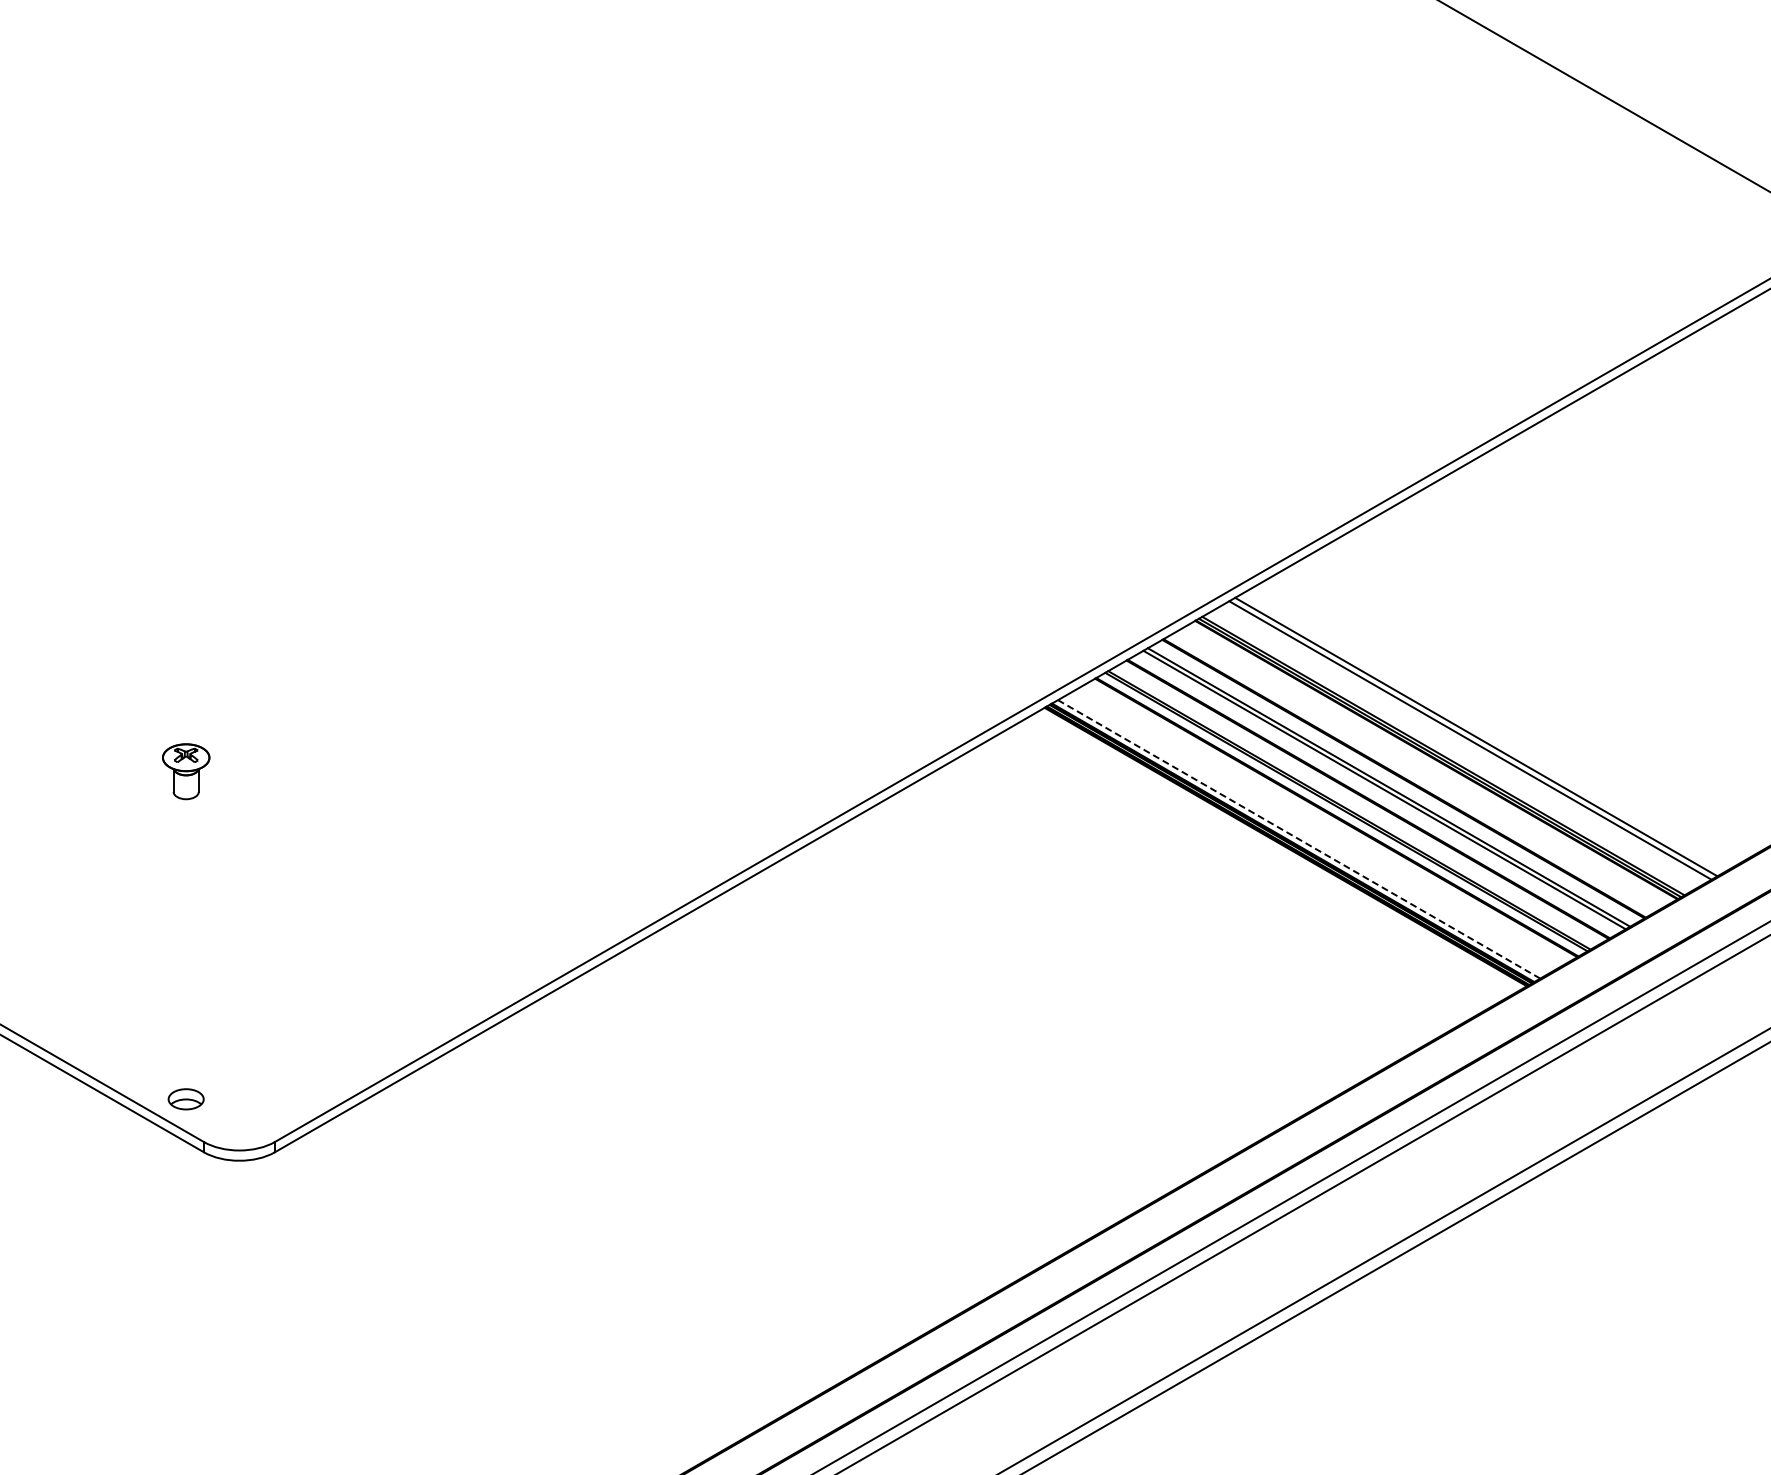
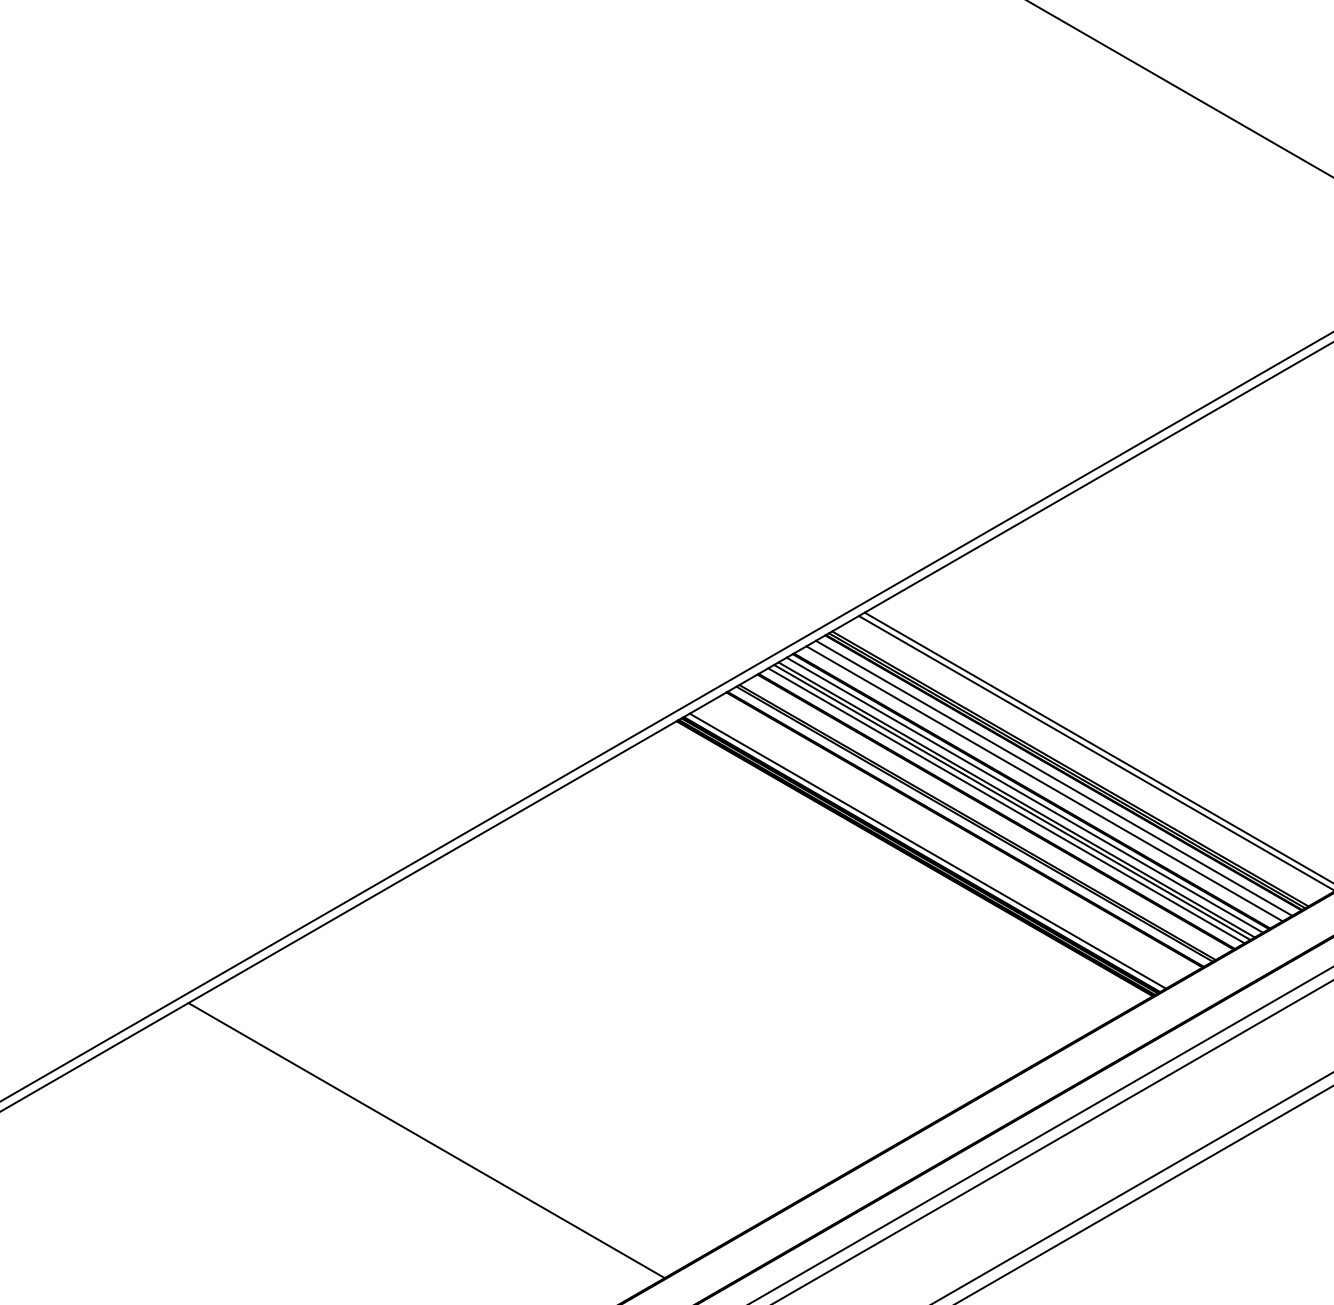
line: (1426, 765) -> (1053, 778), added
line: (1417, 770) -> (1044, 783), added
line: (1397, 782) -> (1025, 795), added
line: (1378, 793) -> (1006, 805), added
line: (1298, 839) -> (927, 851), dashed -> solid
line: (791, 1132) -> (426, 1140), added

